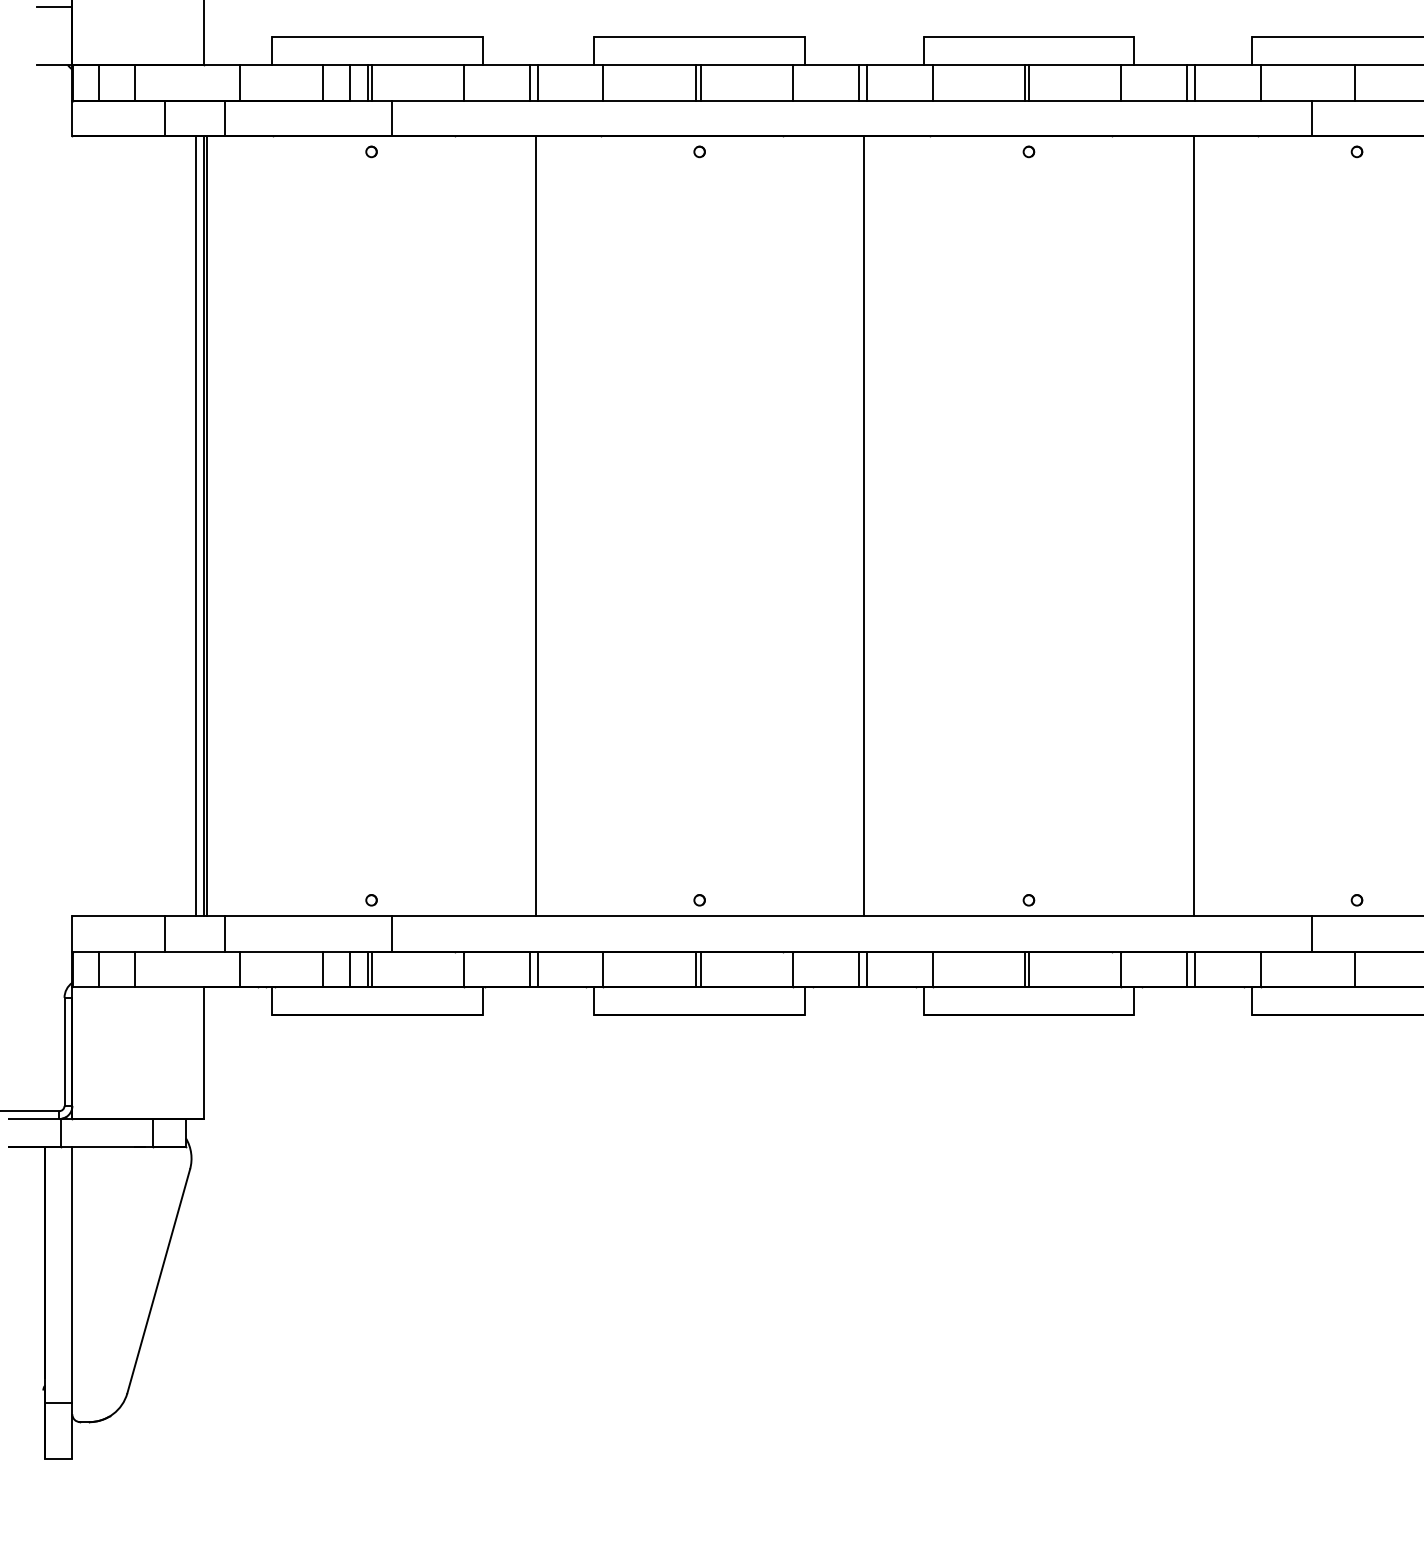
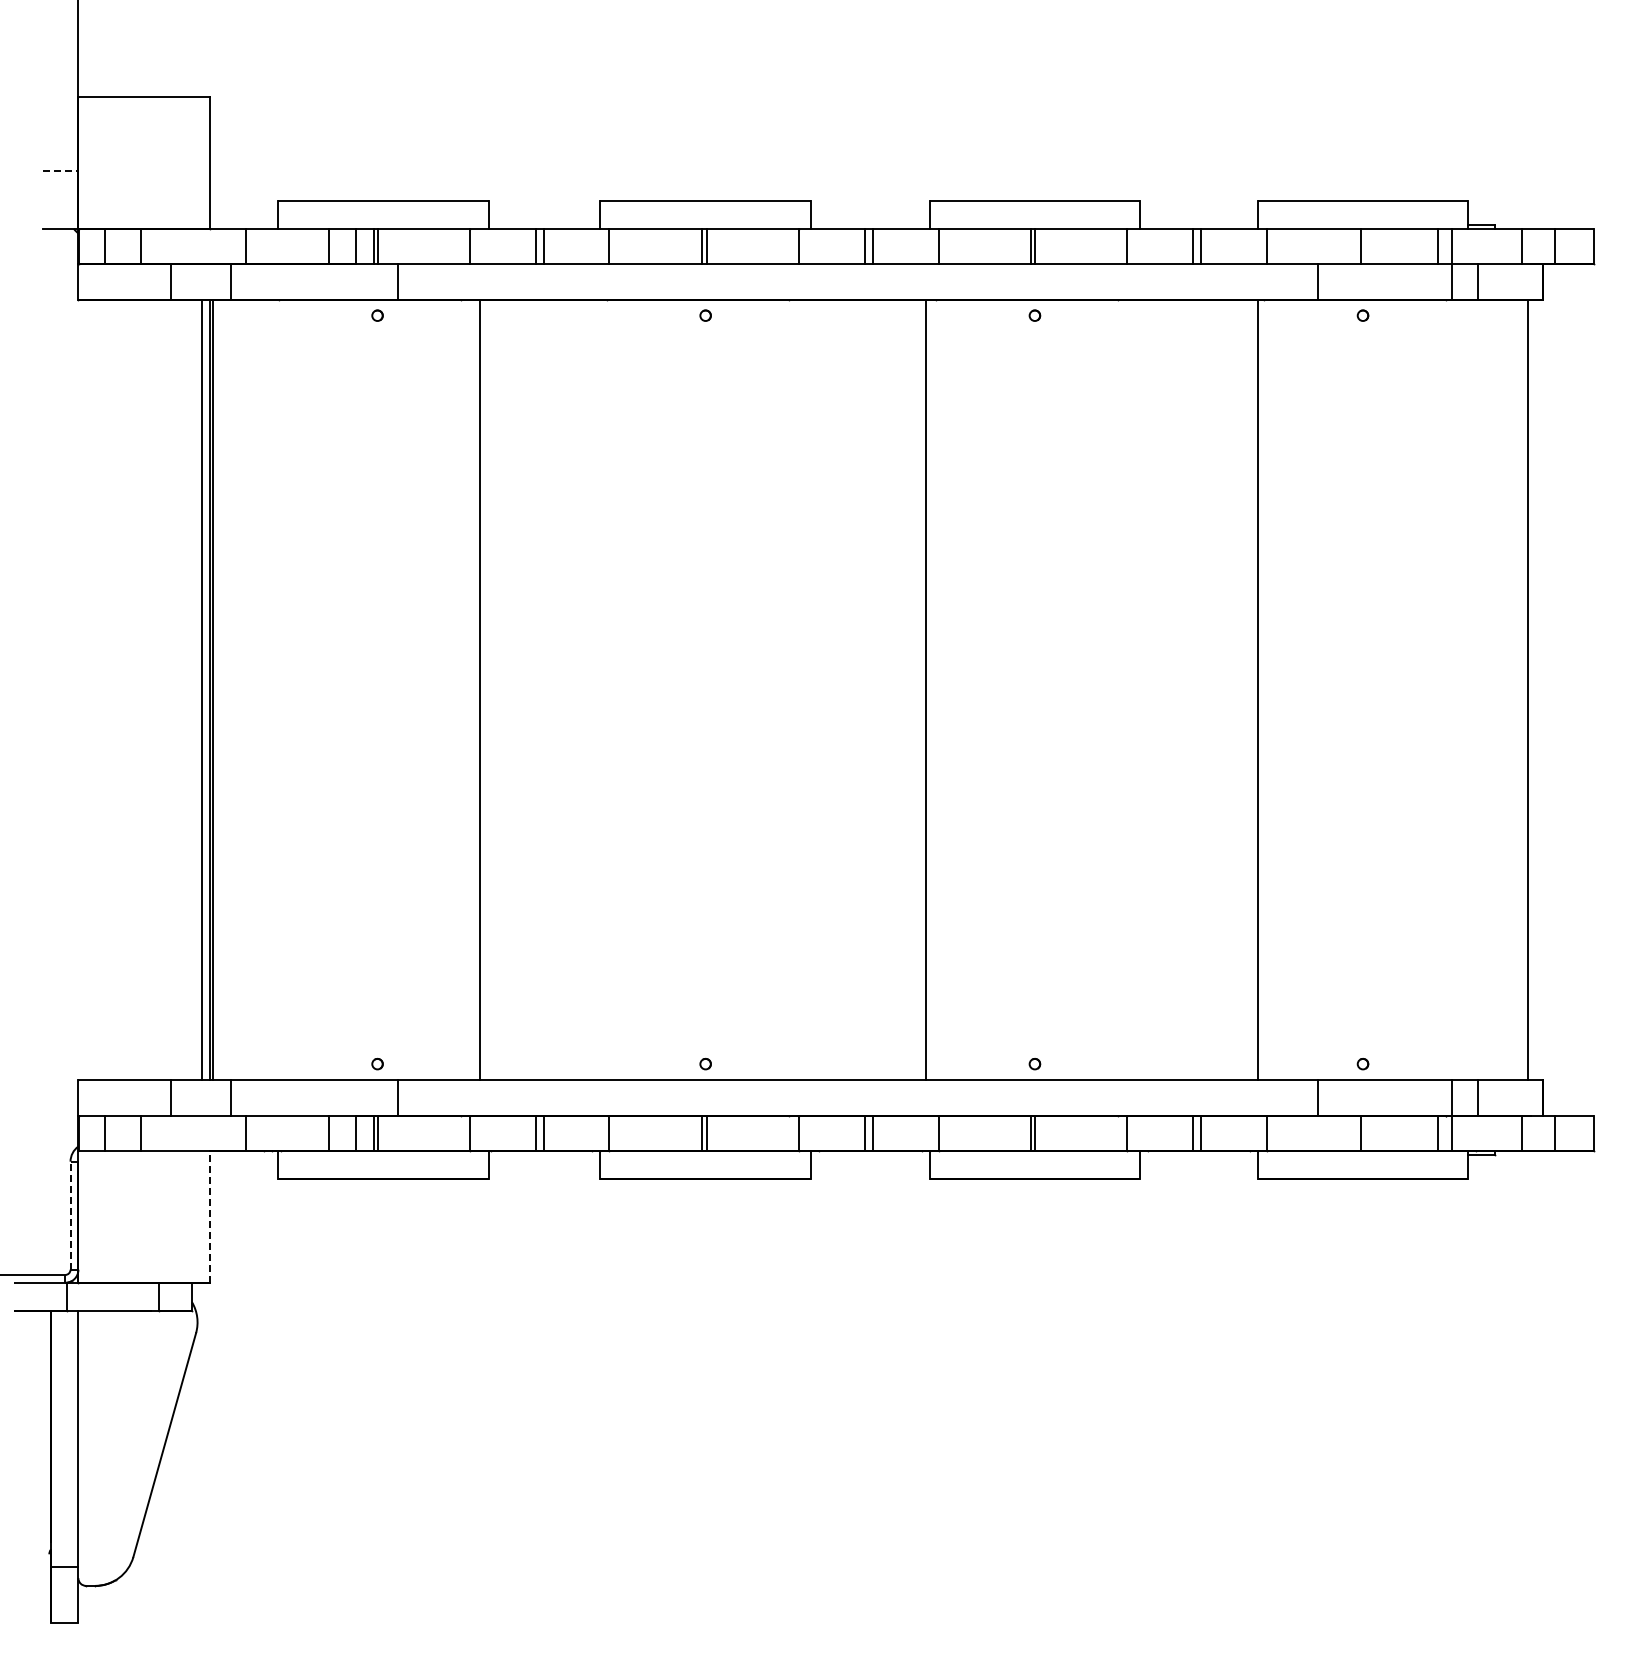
line: (54, 7) -> (60, 171), solid -> dashed
line: (536, 525) -> (480, 689), moved
line: (864, 525) -> (926, 689), moved
line: (1193, 525) -> (1257, 689), moved
line: (64, 1051) -> (70, 1215), solid -> dashed
line: (204, 1053) -> (210, 1217), solid -> dashed

